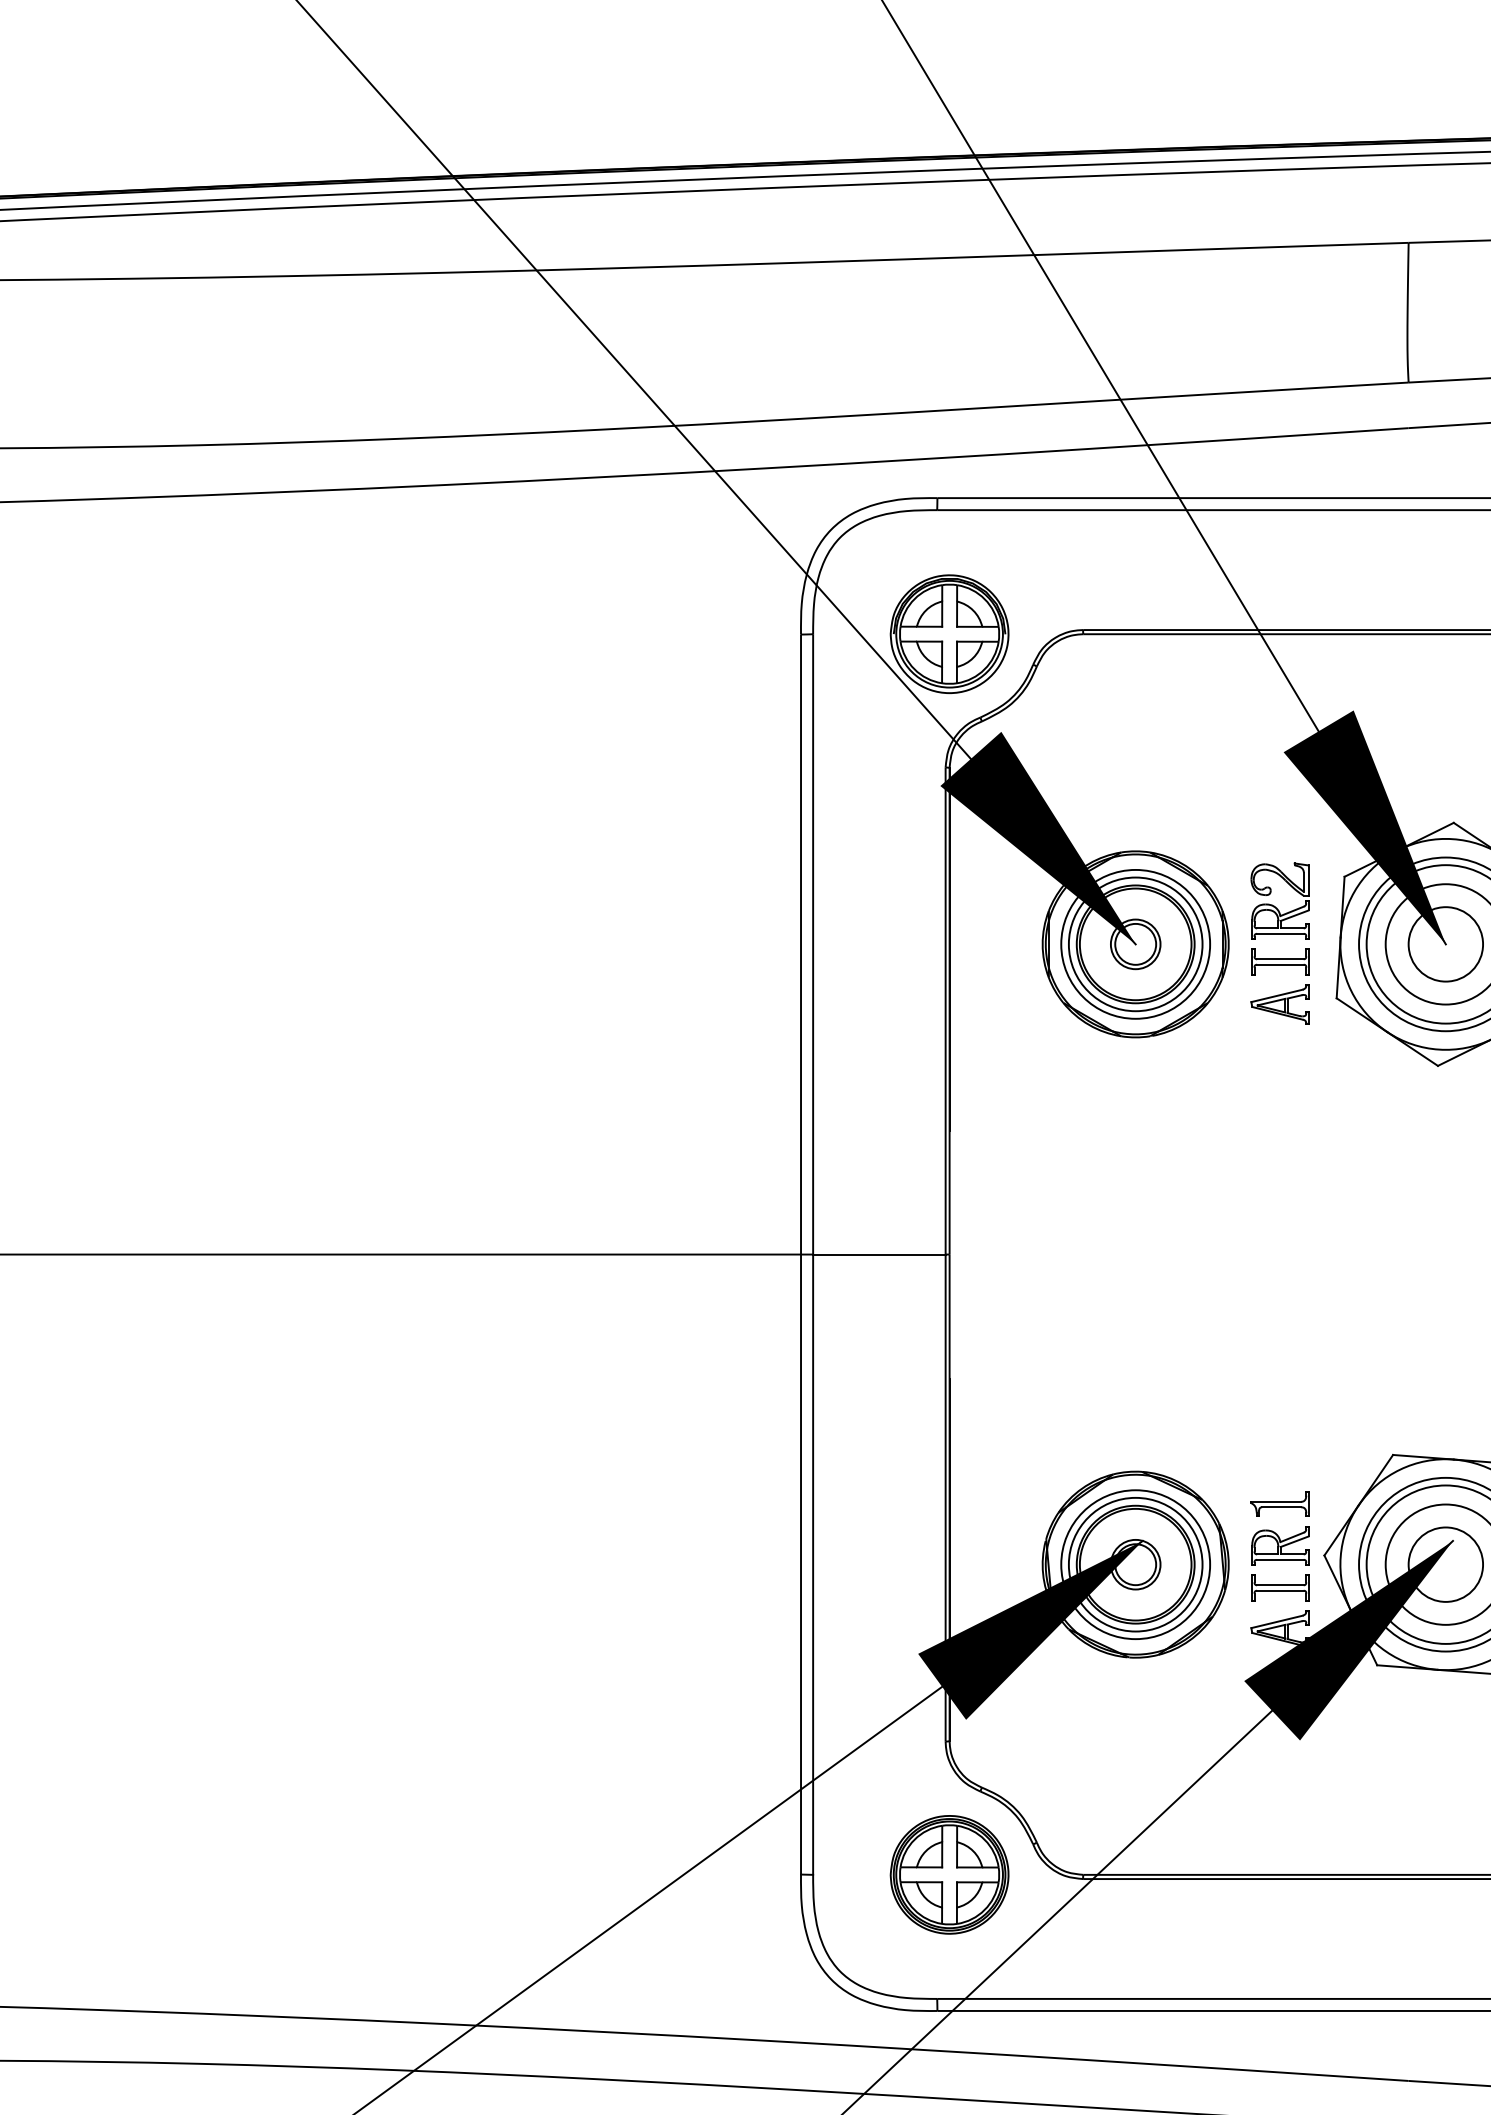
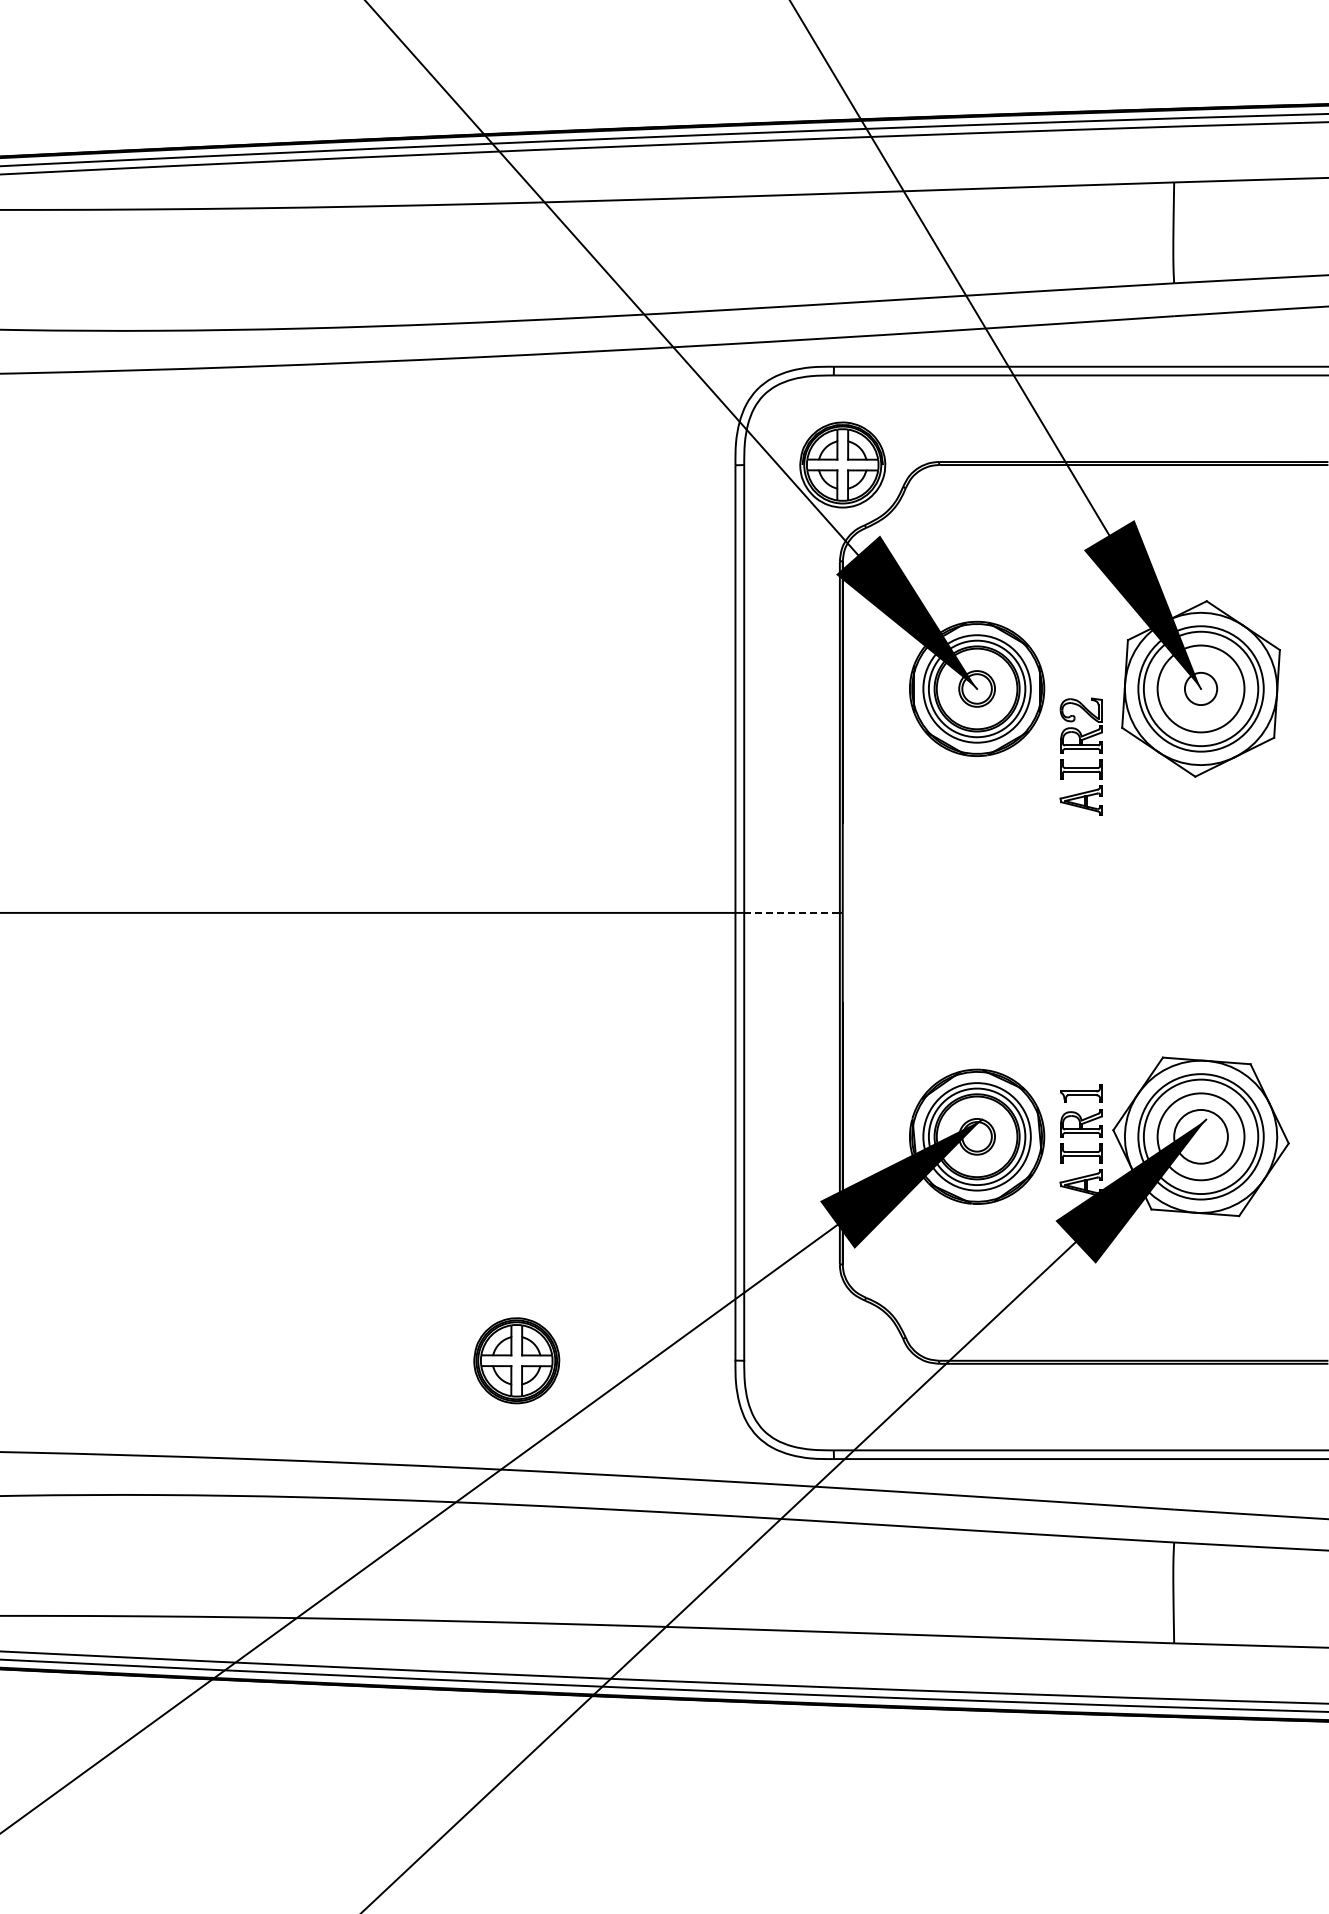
part: (1278, 934) -> (1080, 749), moved
circle: (1445, 943) -> (1200, 688), size x0.6
line: (880, 1253) -> (792, 912), solid -> dashed
part: (949, 1874) -> (516, 1360), moved

